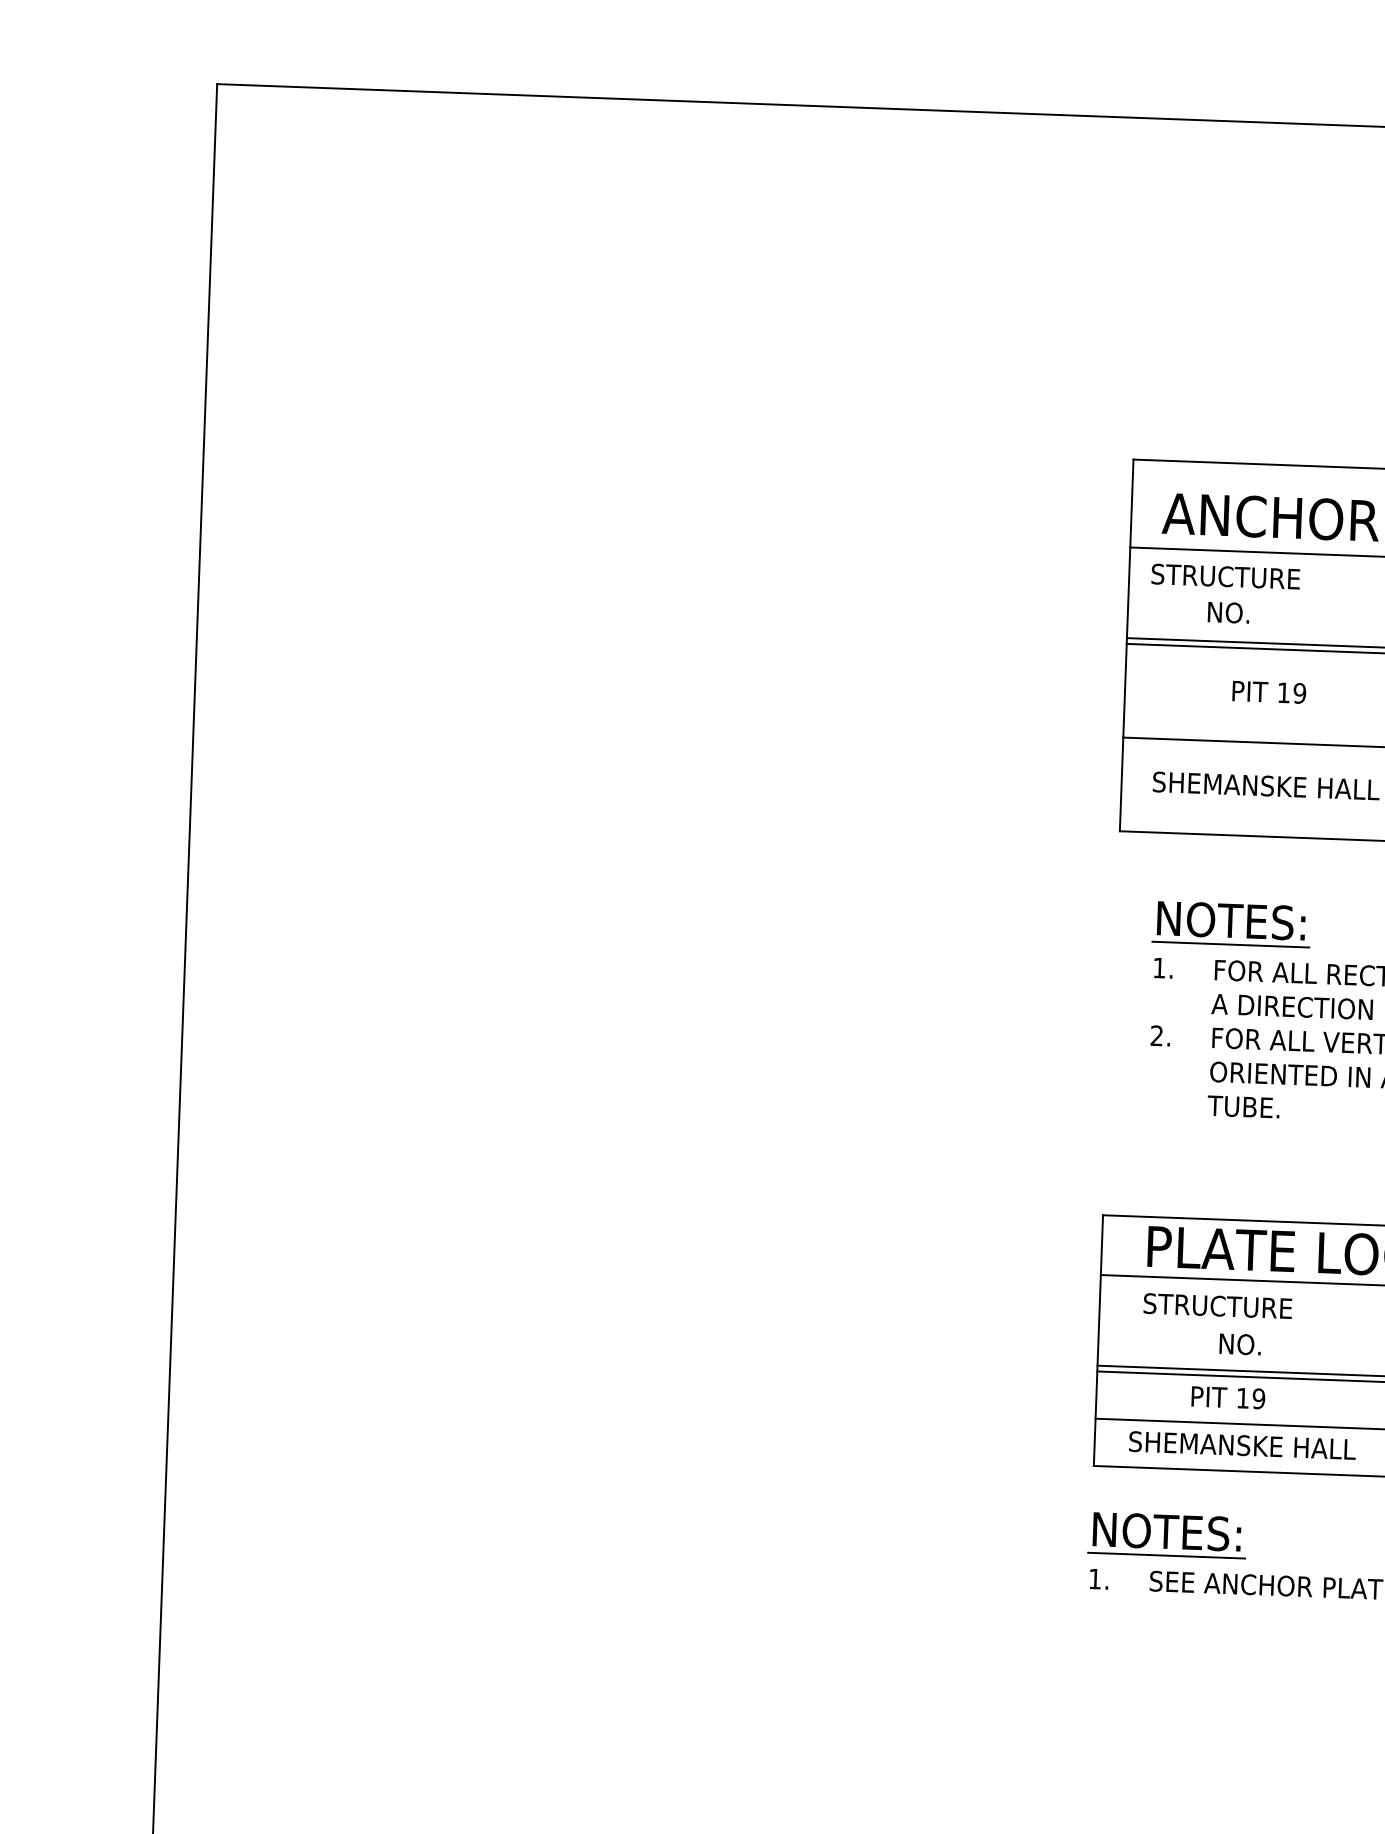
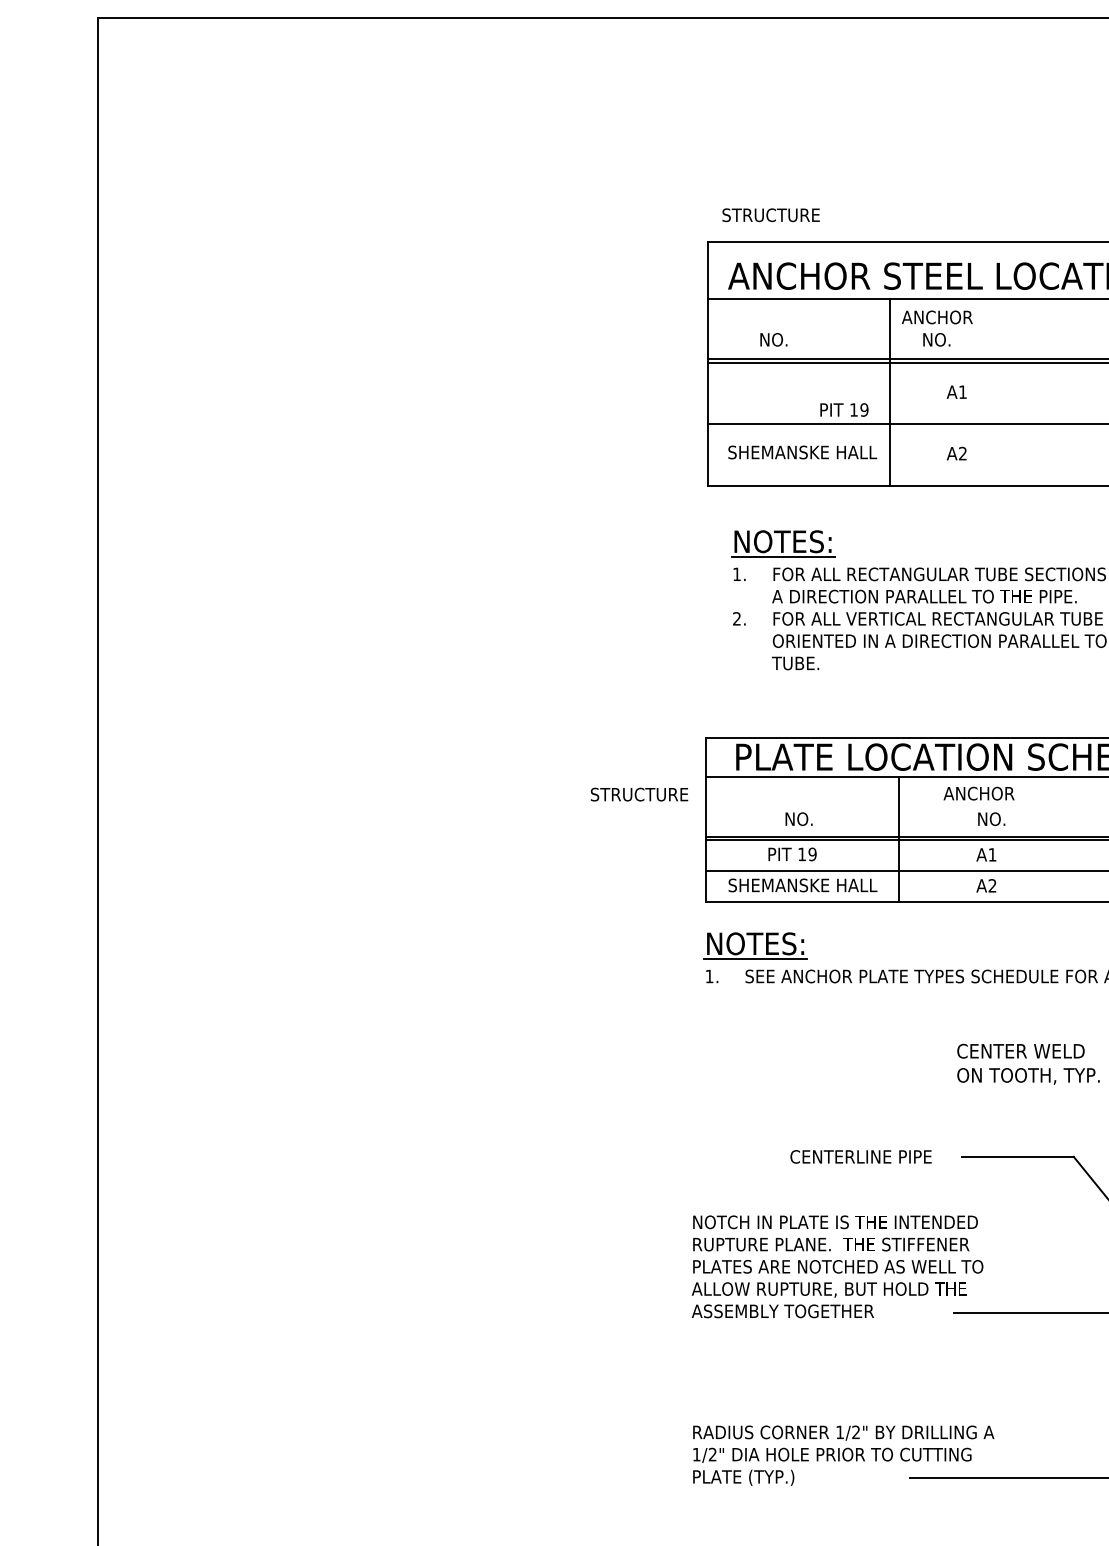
text: (1224, 577) -> (770, 215), moved
text: (1269, 691) -> (844, 409), moved
text: (1217, 1305) -> (639, 794), moved

